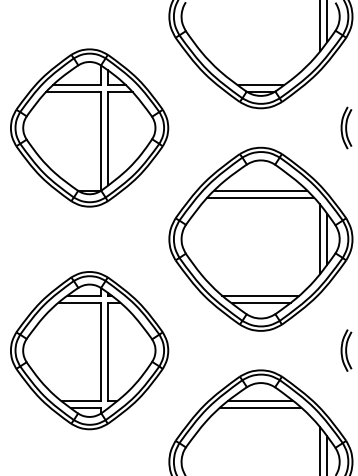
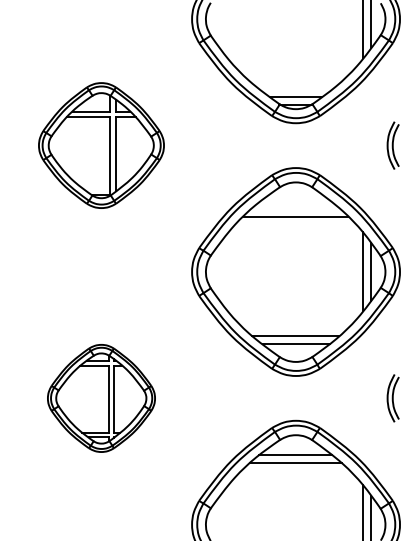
part: (89, 127) -> (101, 145), size x0.7
line: (260, 197) -> (295, 224), removed
part: (89, 350) -> (101, 398), size x0.6

